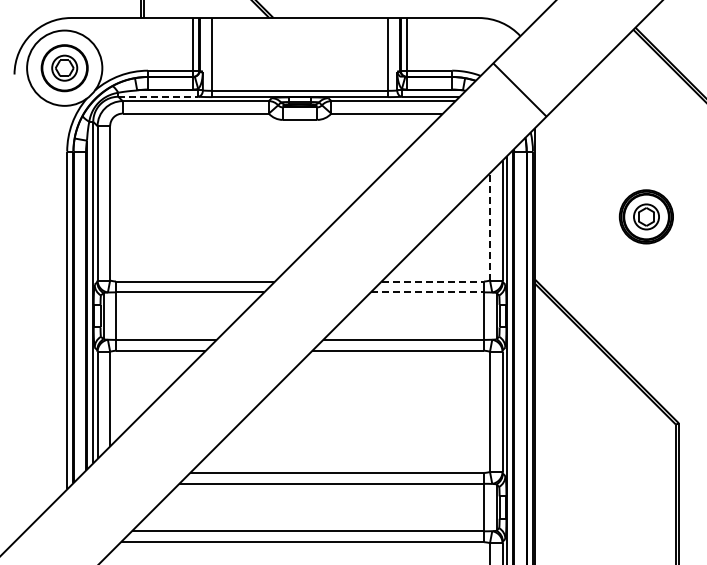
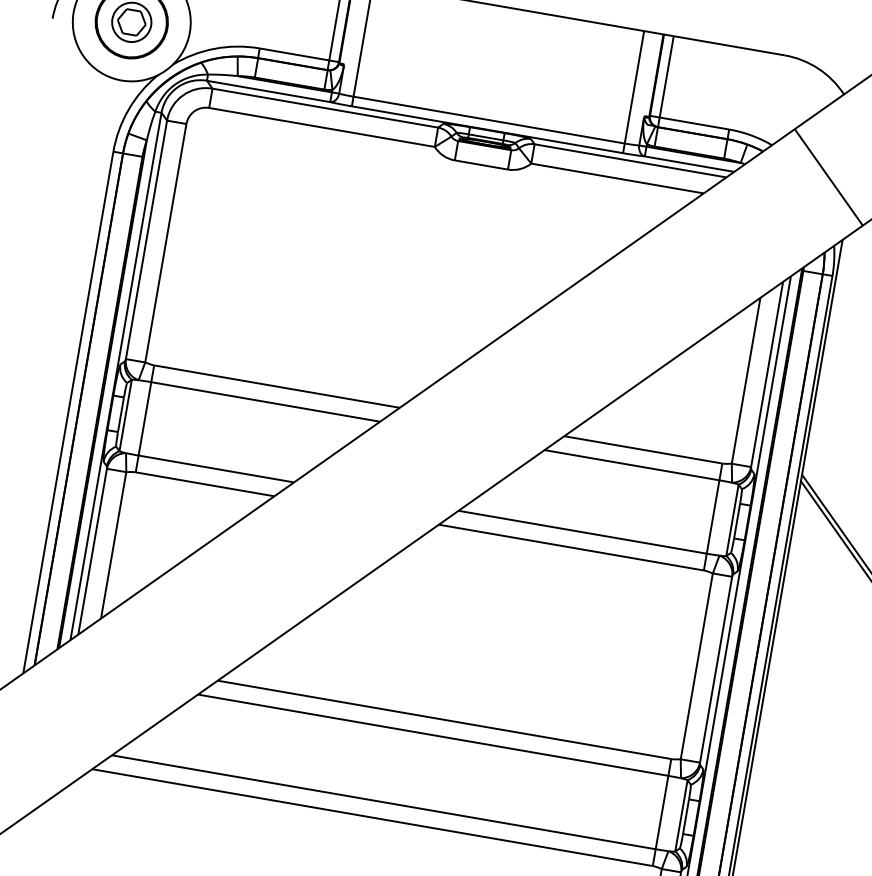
line: (158, 96) -> (269, 91), dashed -> solid
line: (490, 226) -> (746, 380), dashed -> solid
line: (433, 281) -> (644, 450), dashed -> solid
line: (427, 292) -> (632, 465), dashed -> solid

